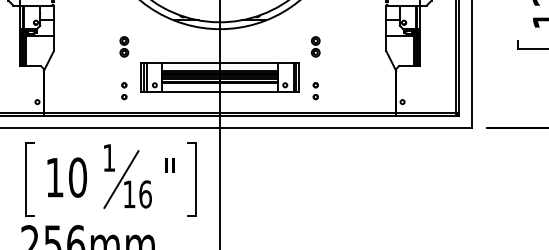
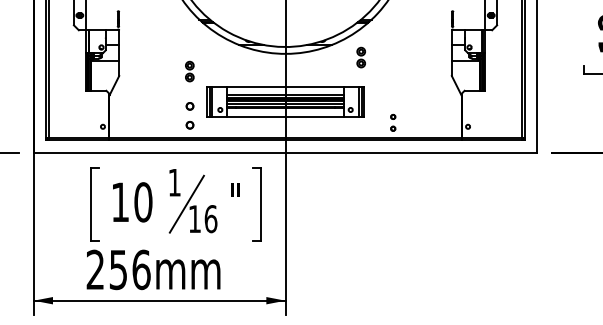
part: (315, 46) -> (360, 57), moved
part: (124, 90) -> (189, 115), size x1.6
part: (316, 90) -> (393, 122), moved

